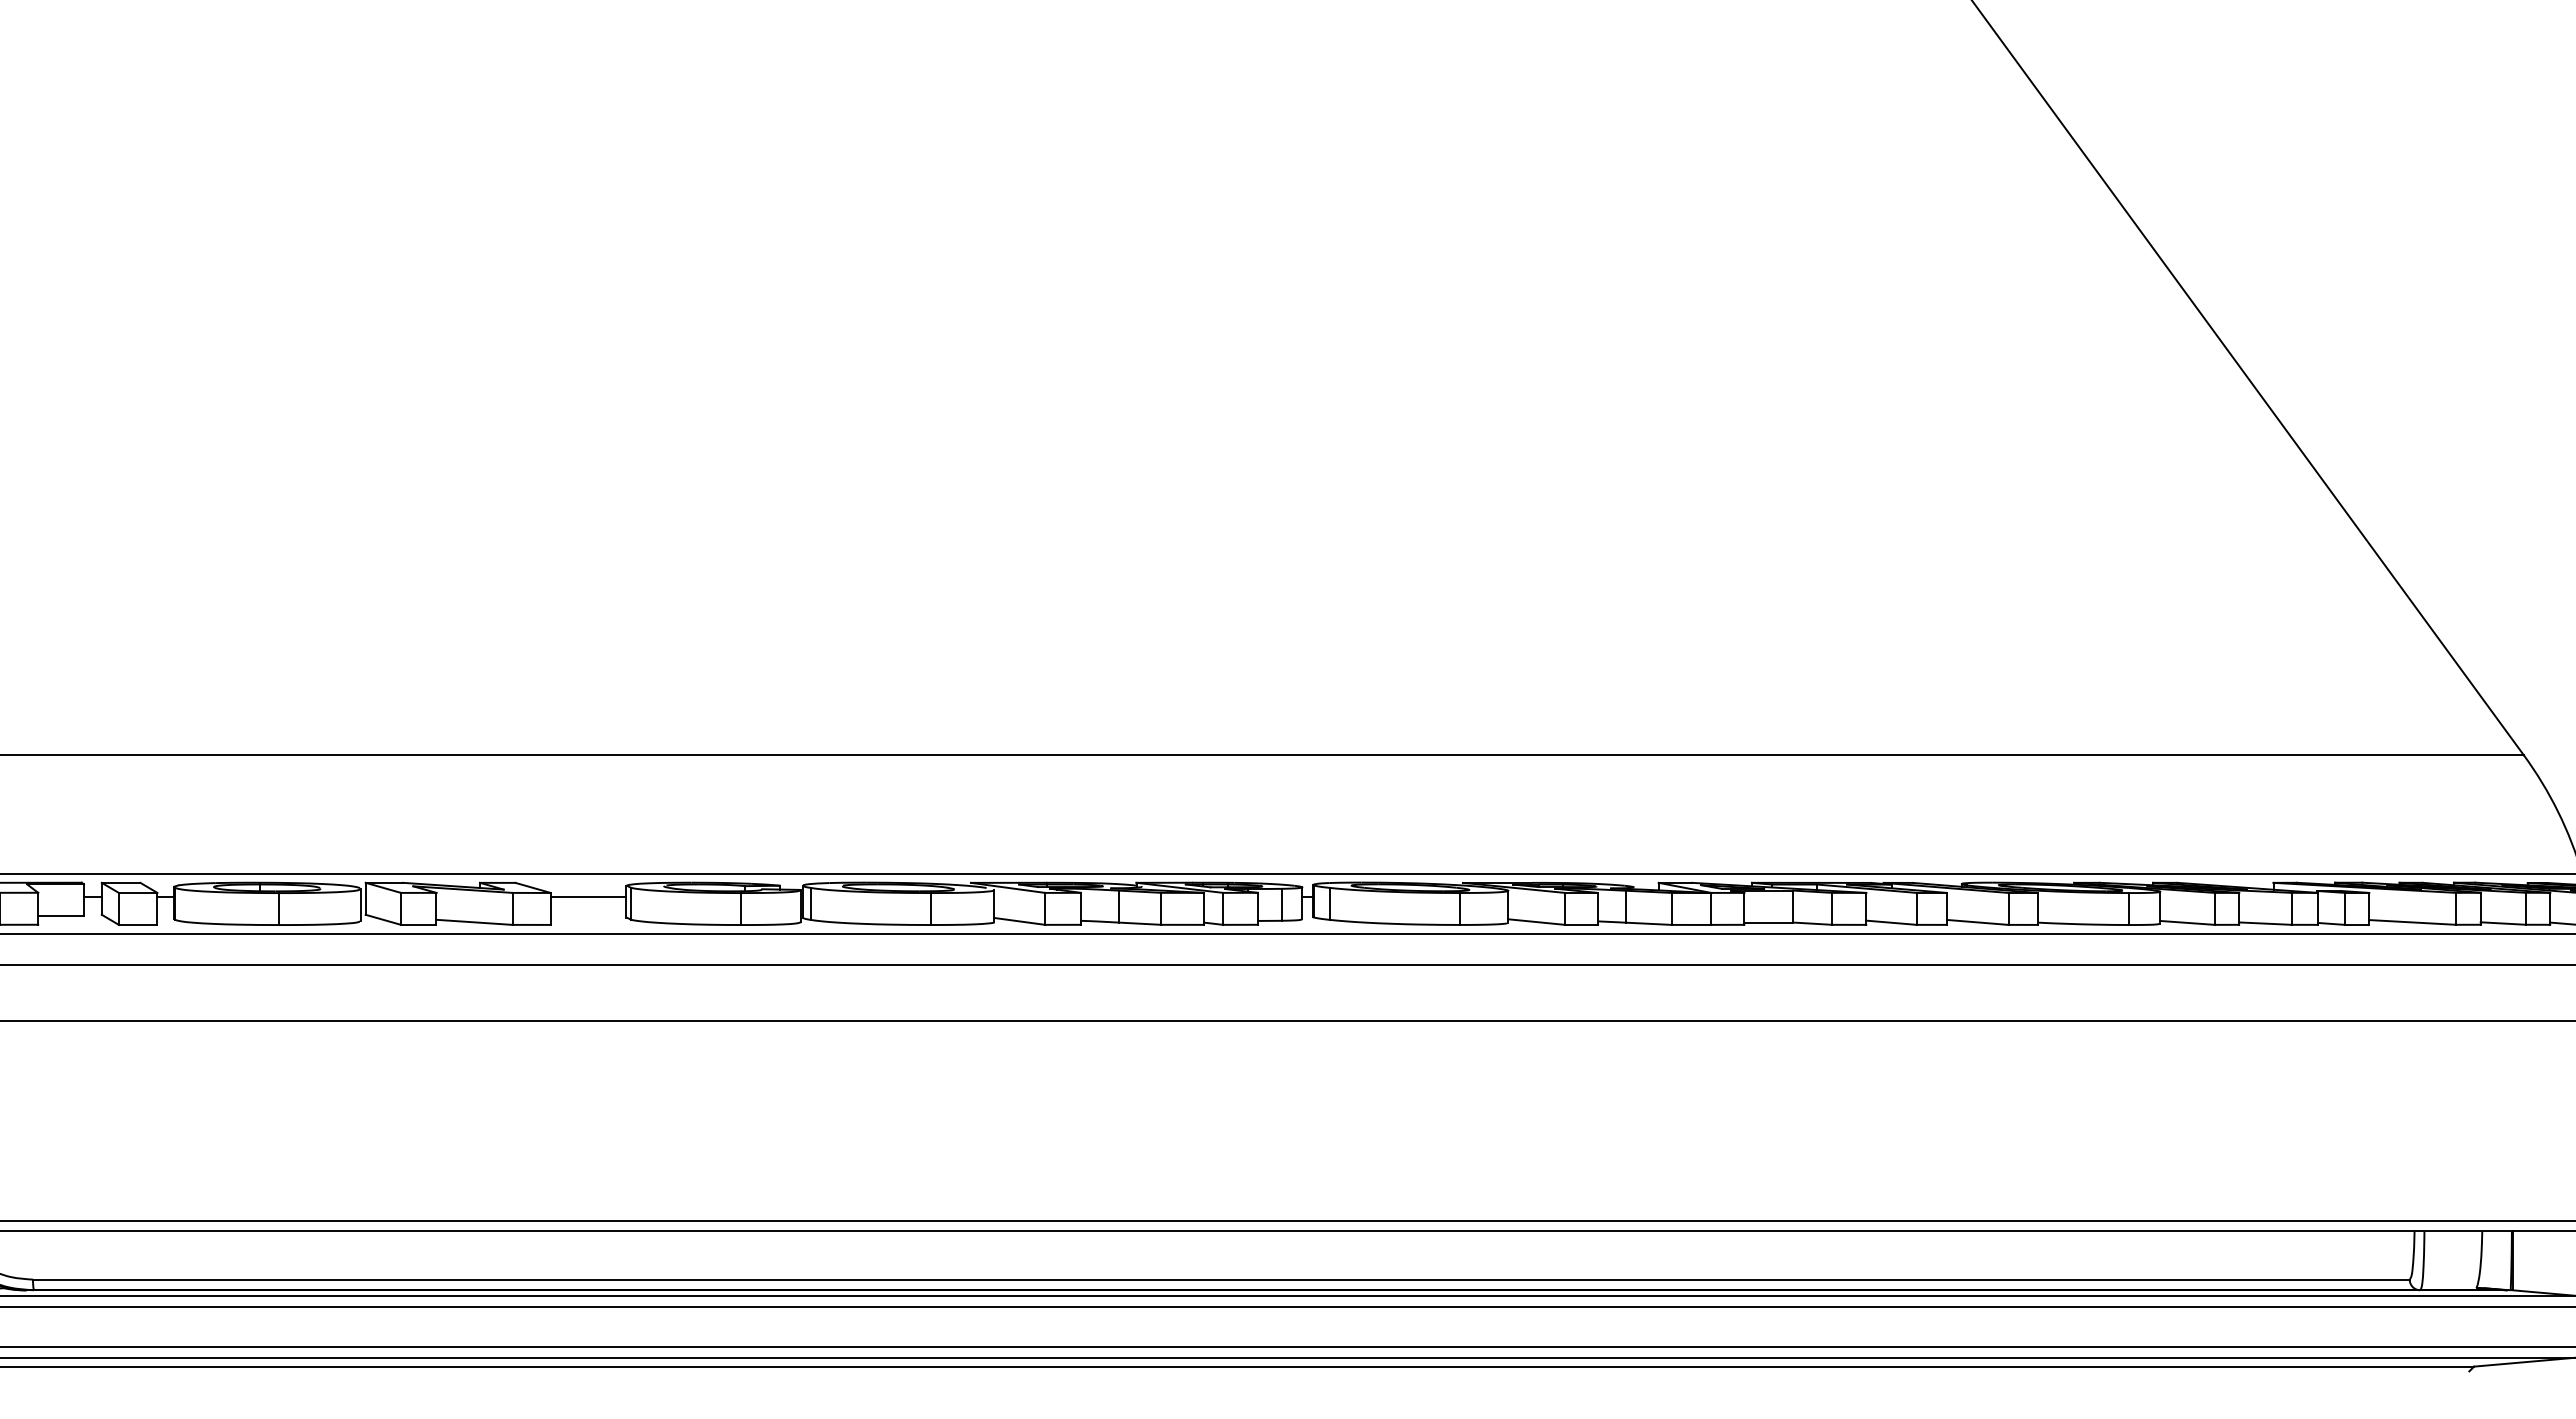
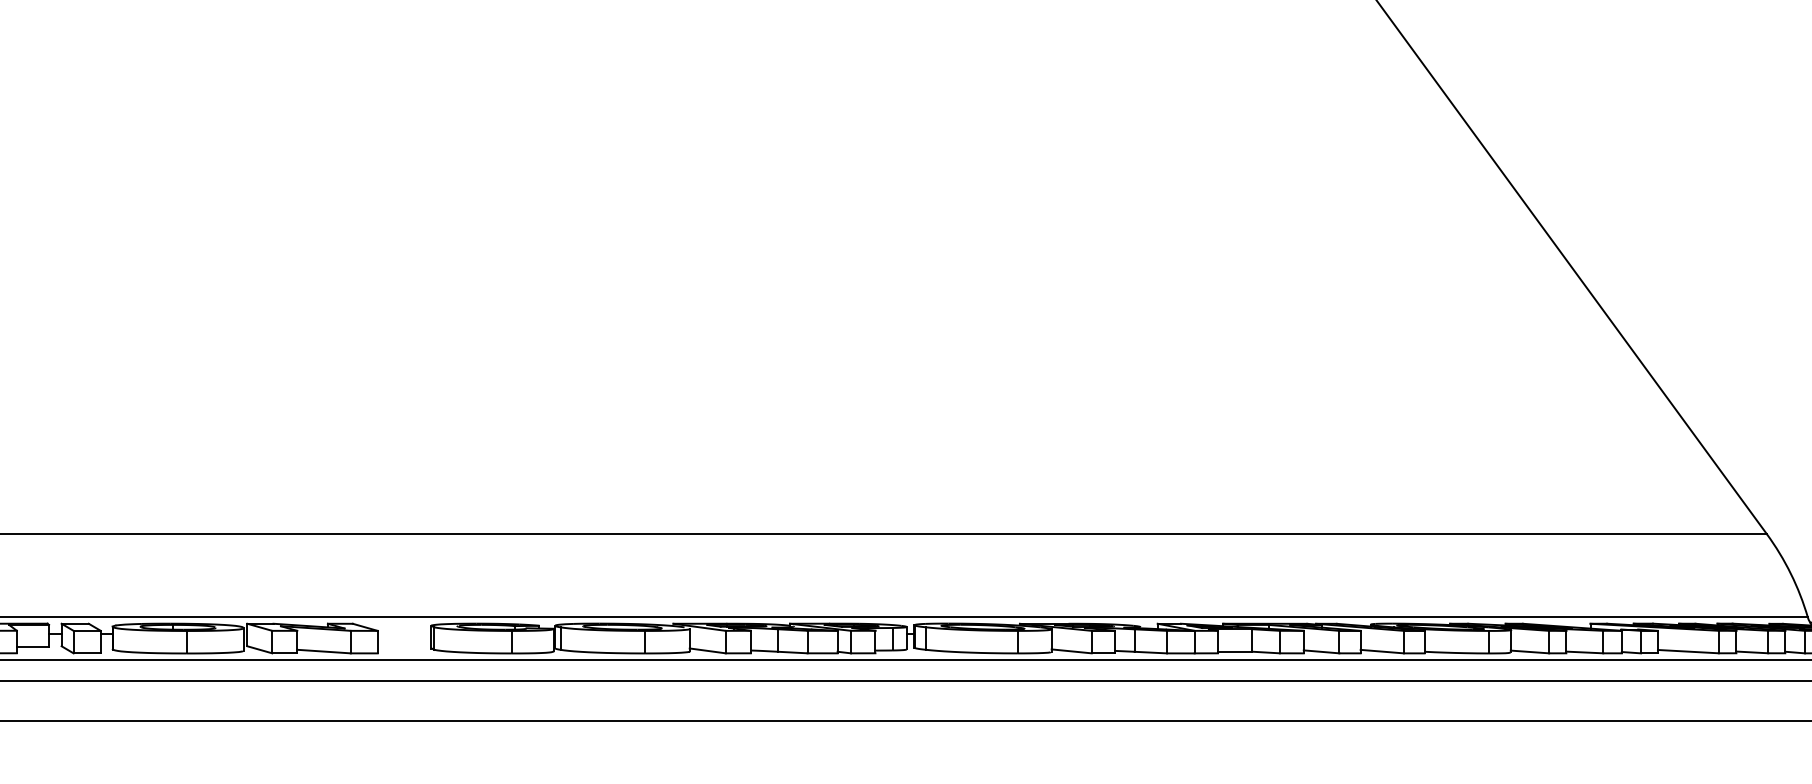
line: (588, 896) -> (404, 633), removed

